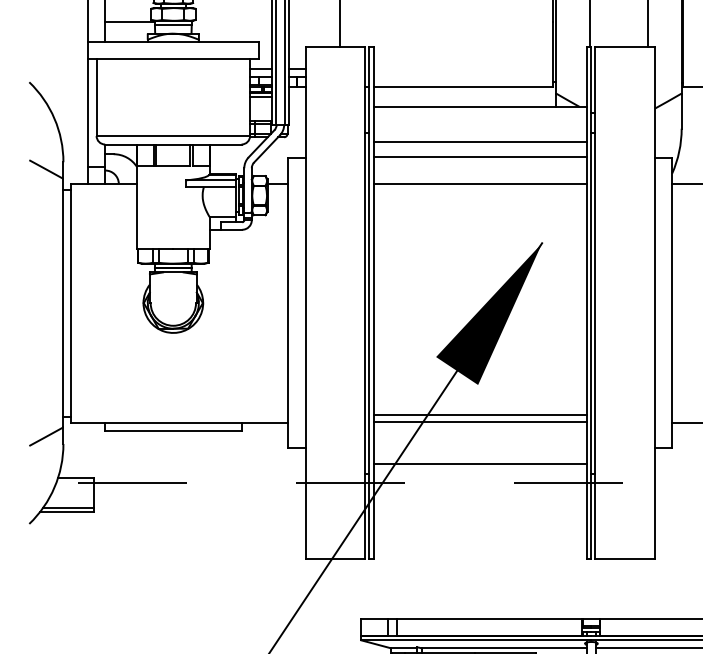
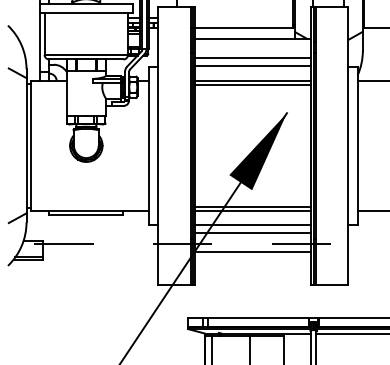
line: (480, 190) -> (253, 84), added
line: (480, 449) -> (253, 225), added
line: (480, 499) -> (253, 252), added

